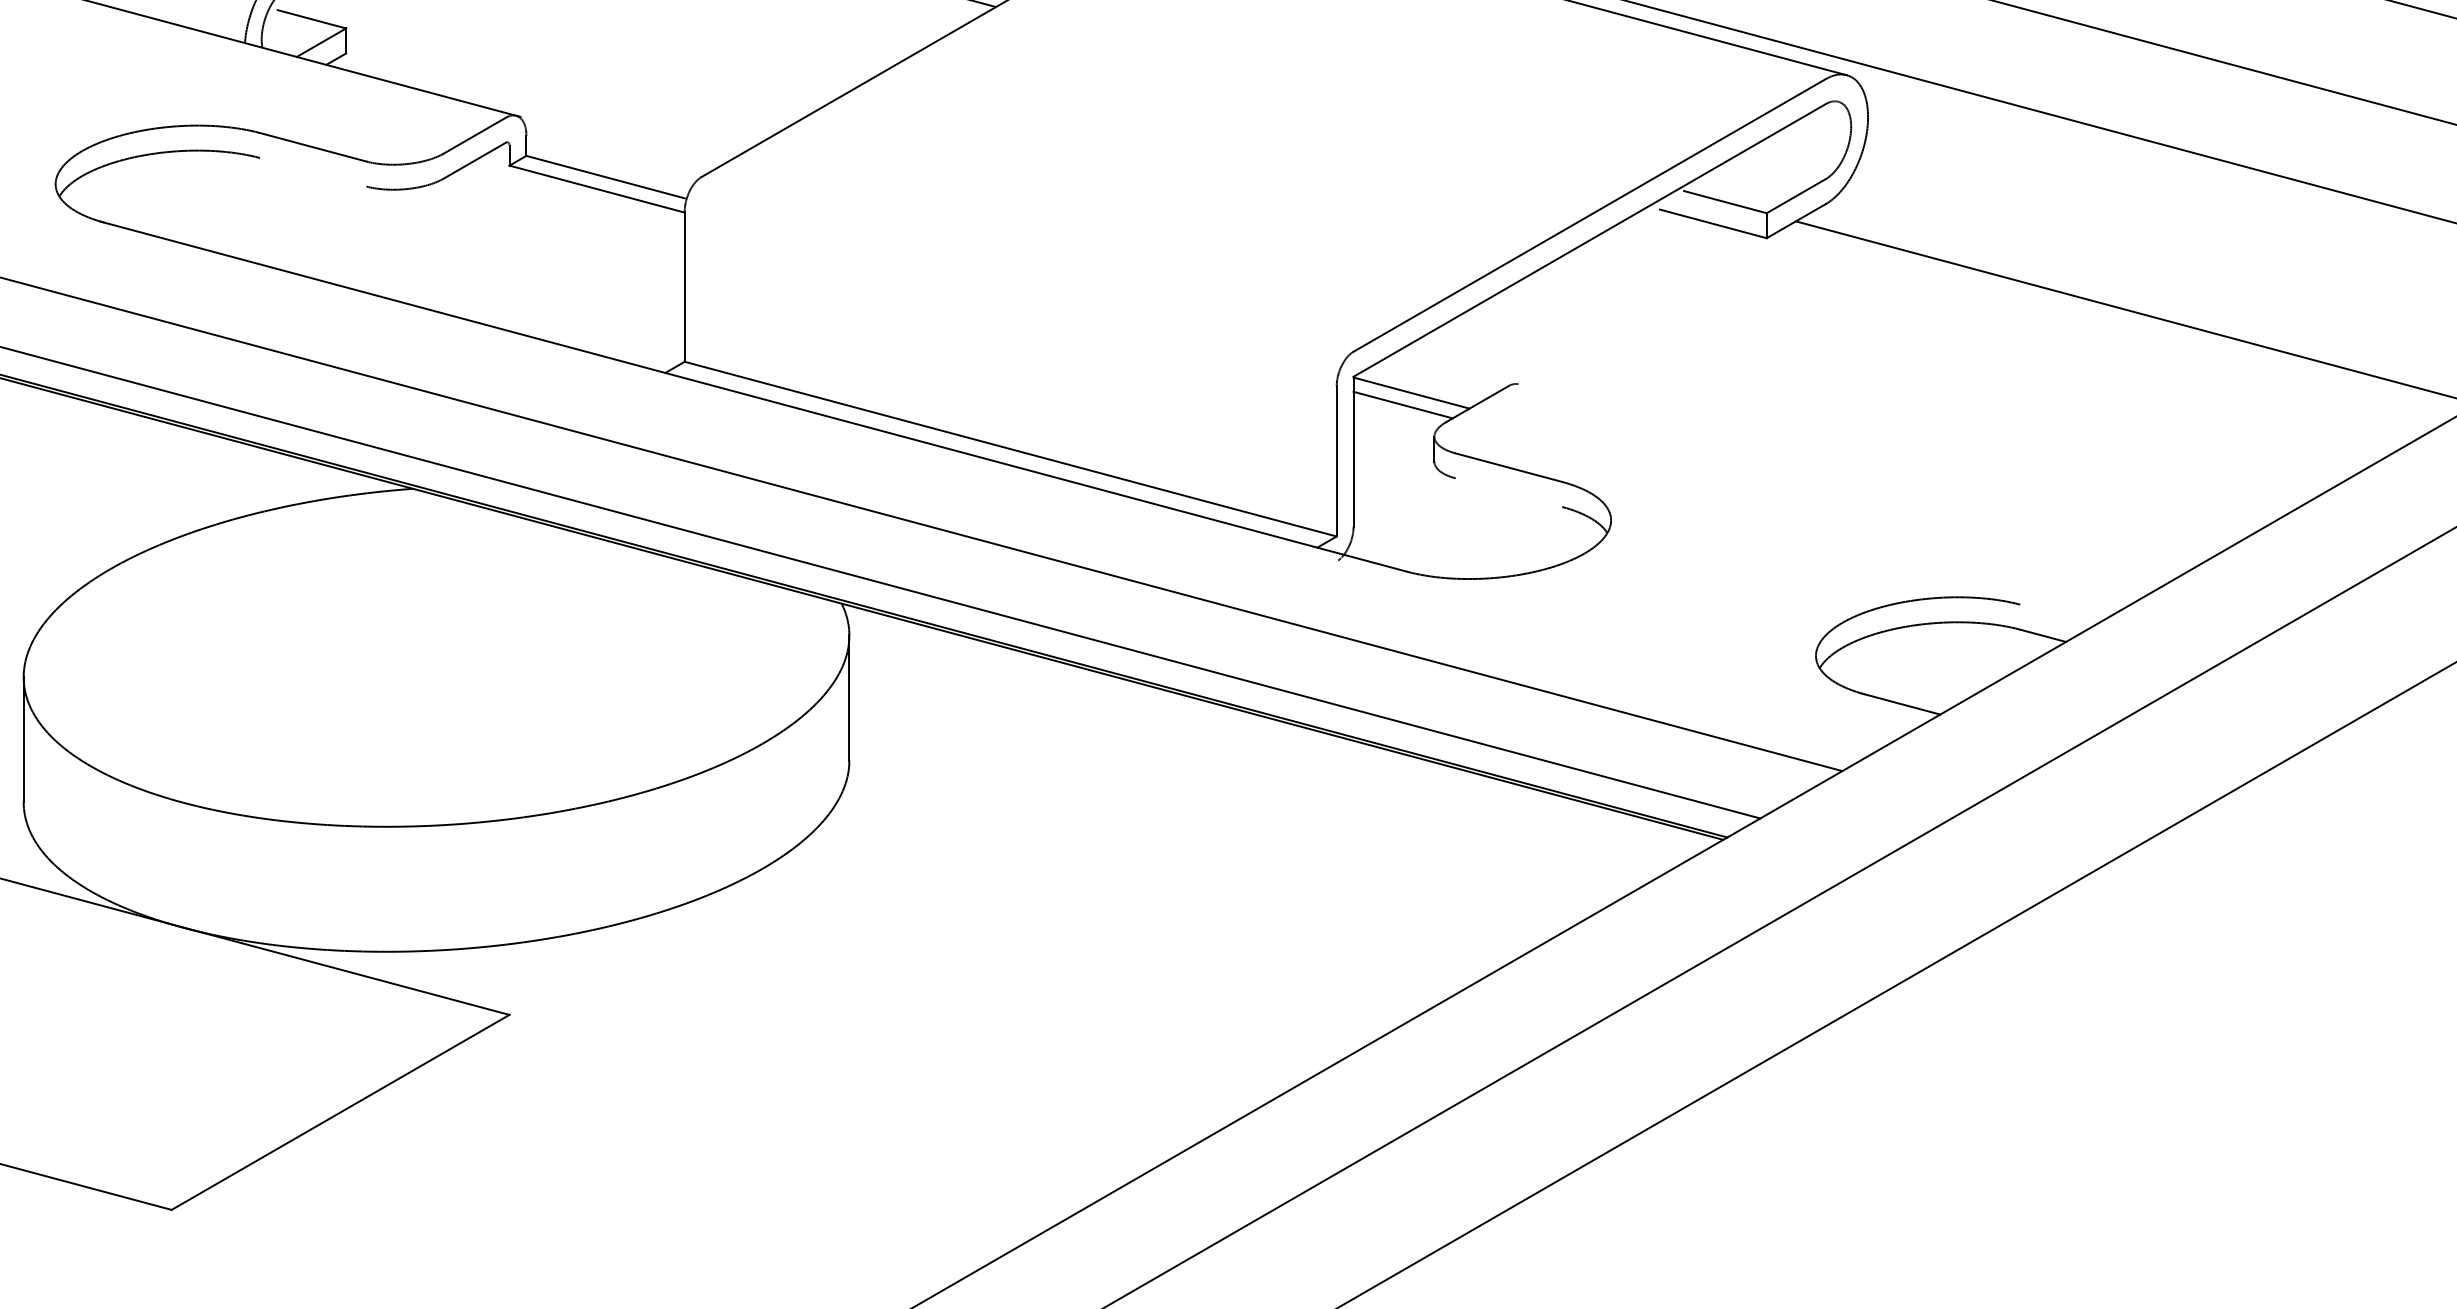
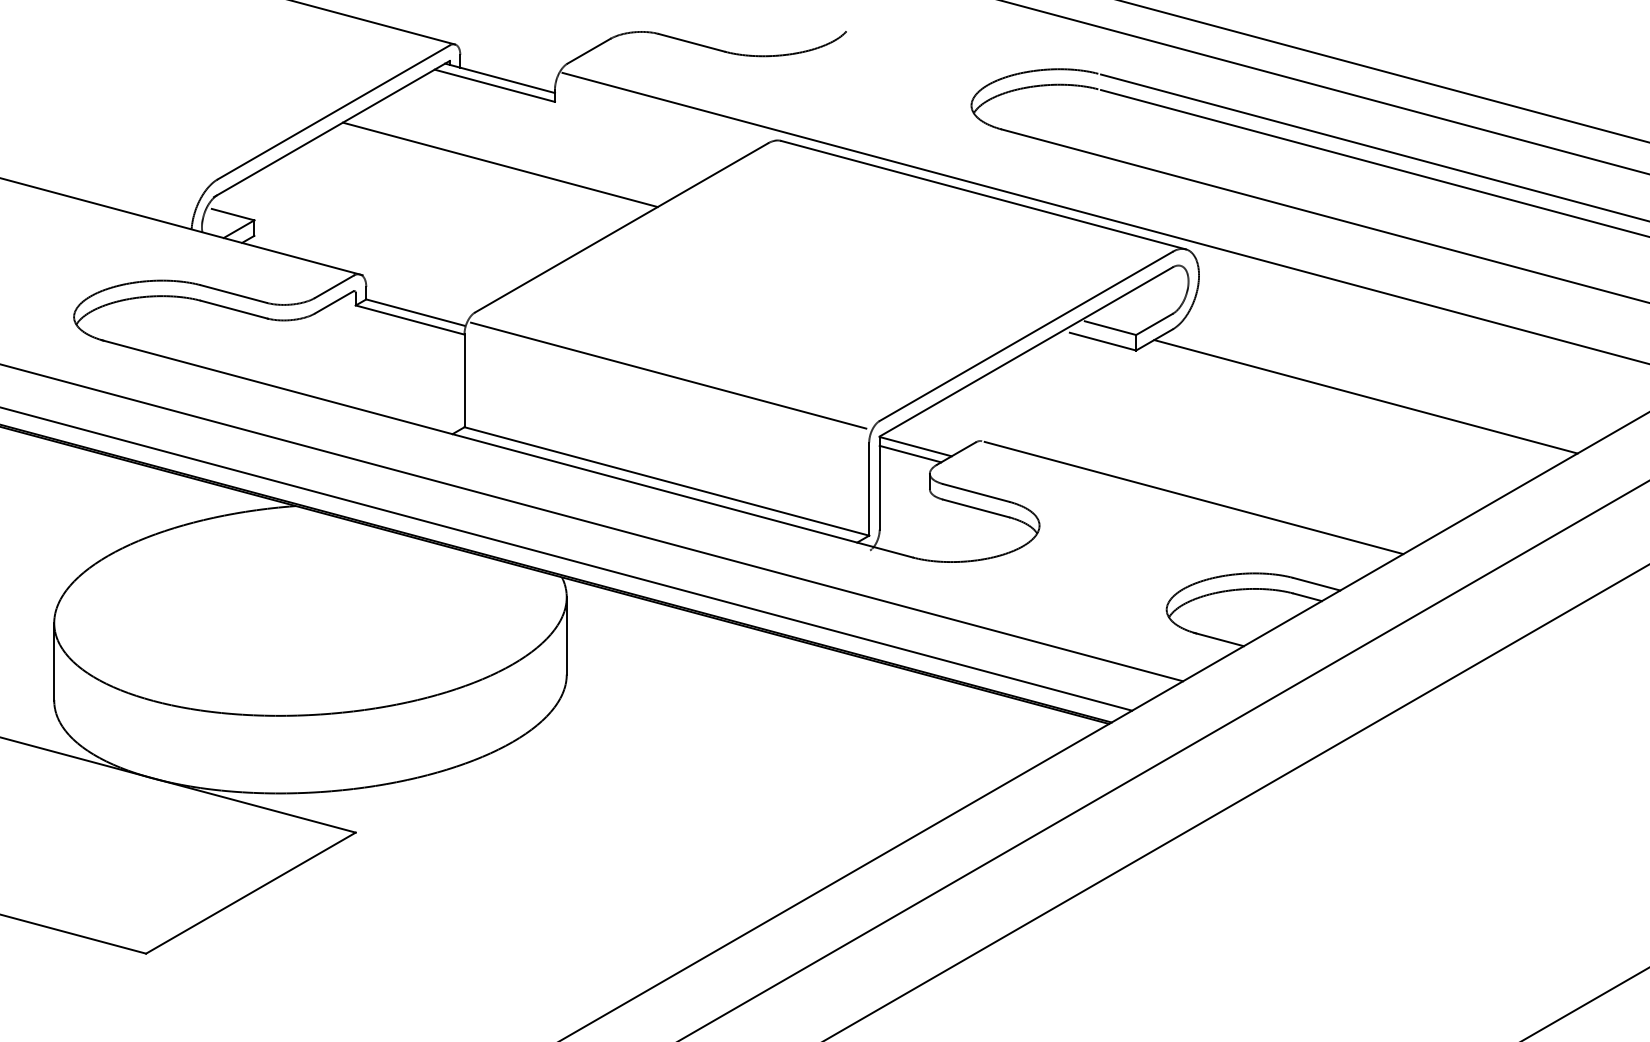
line: (314, 172) -> (234, 309), added
line: (1013, 278) -> (668, 375), added
line: (1859, 474) -> (1193, 497), added
line: (1509, 492) -> (976, 508), added
line: (2057, 615) -> (1316, 584), added

